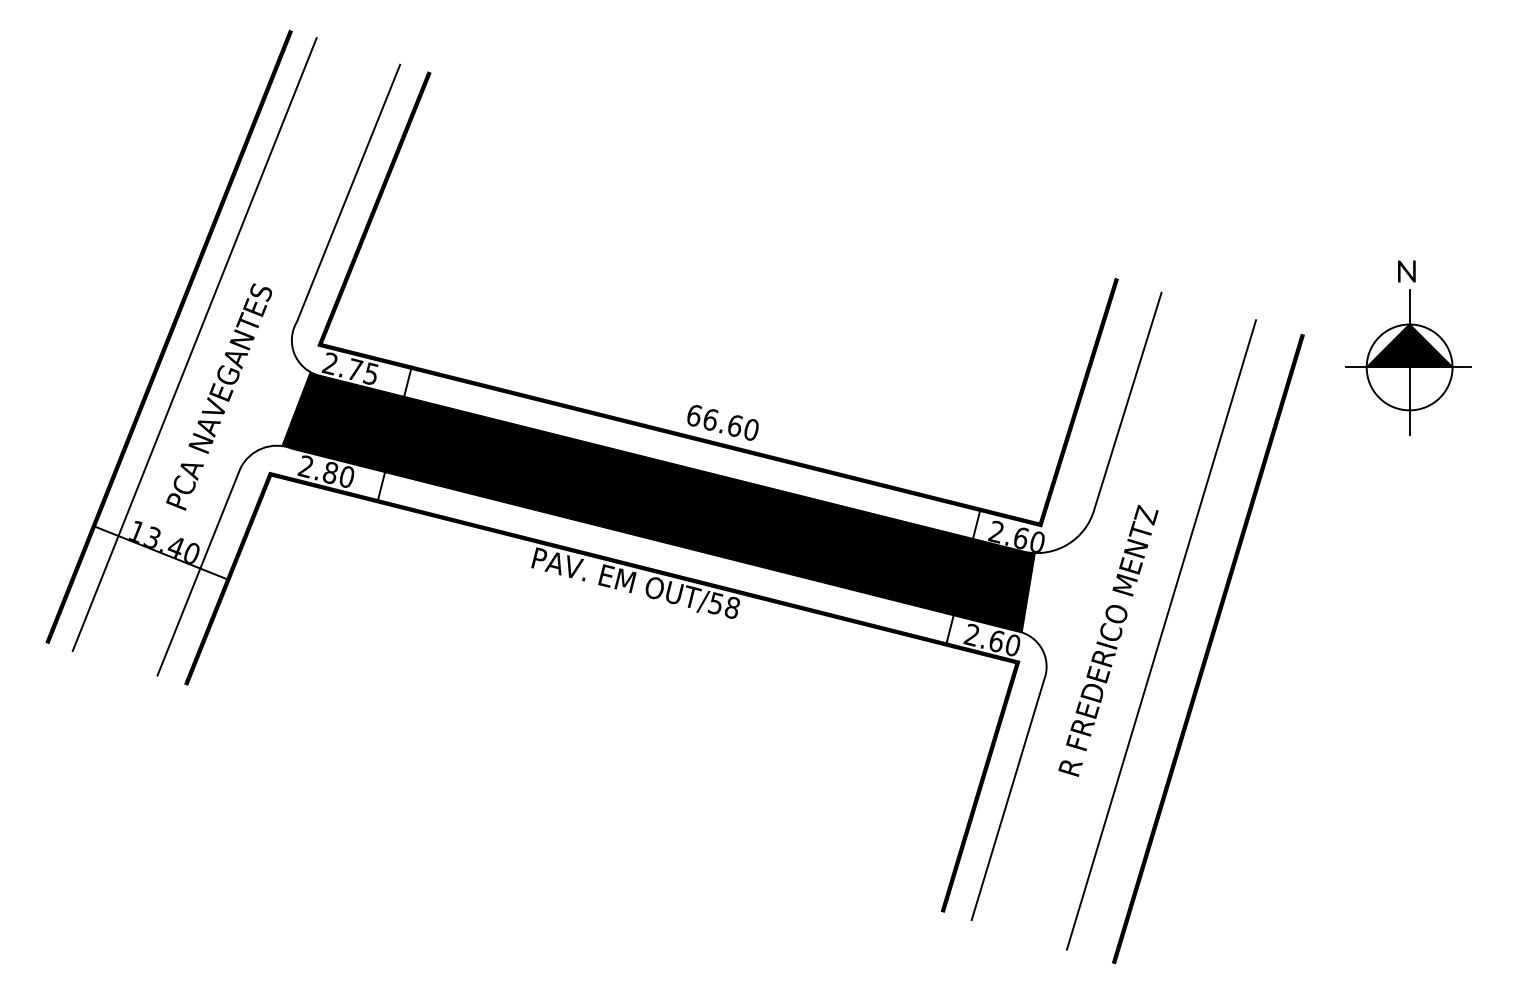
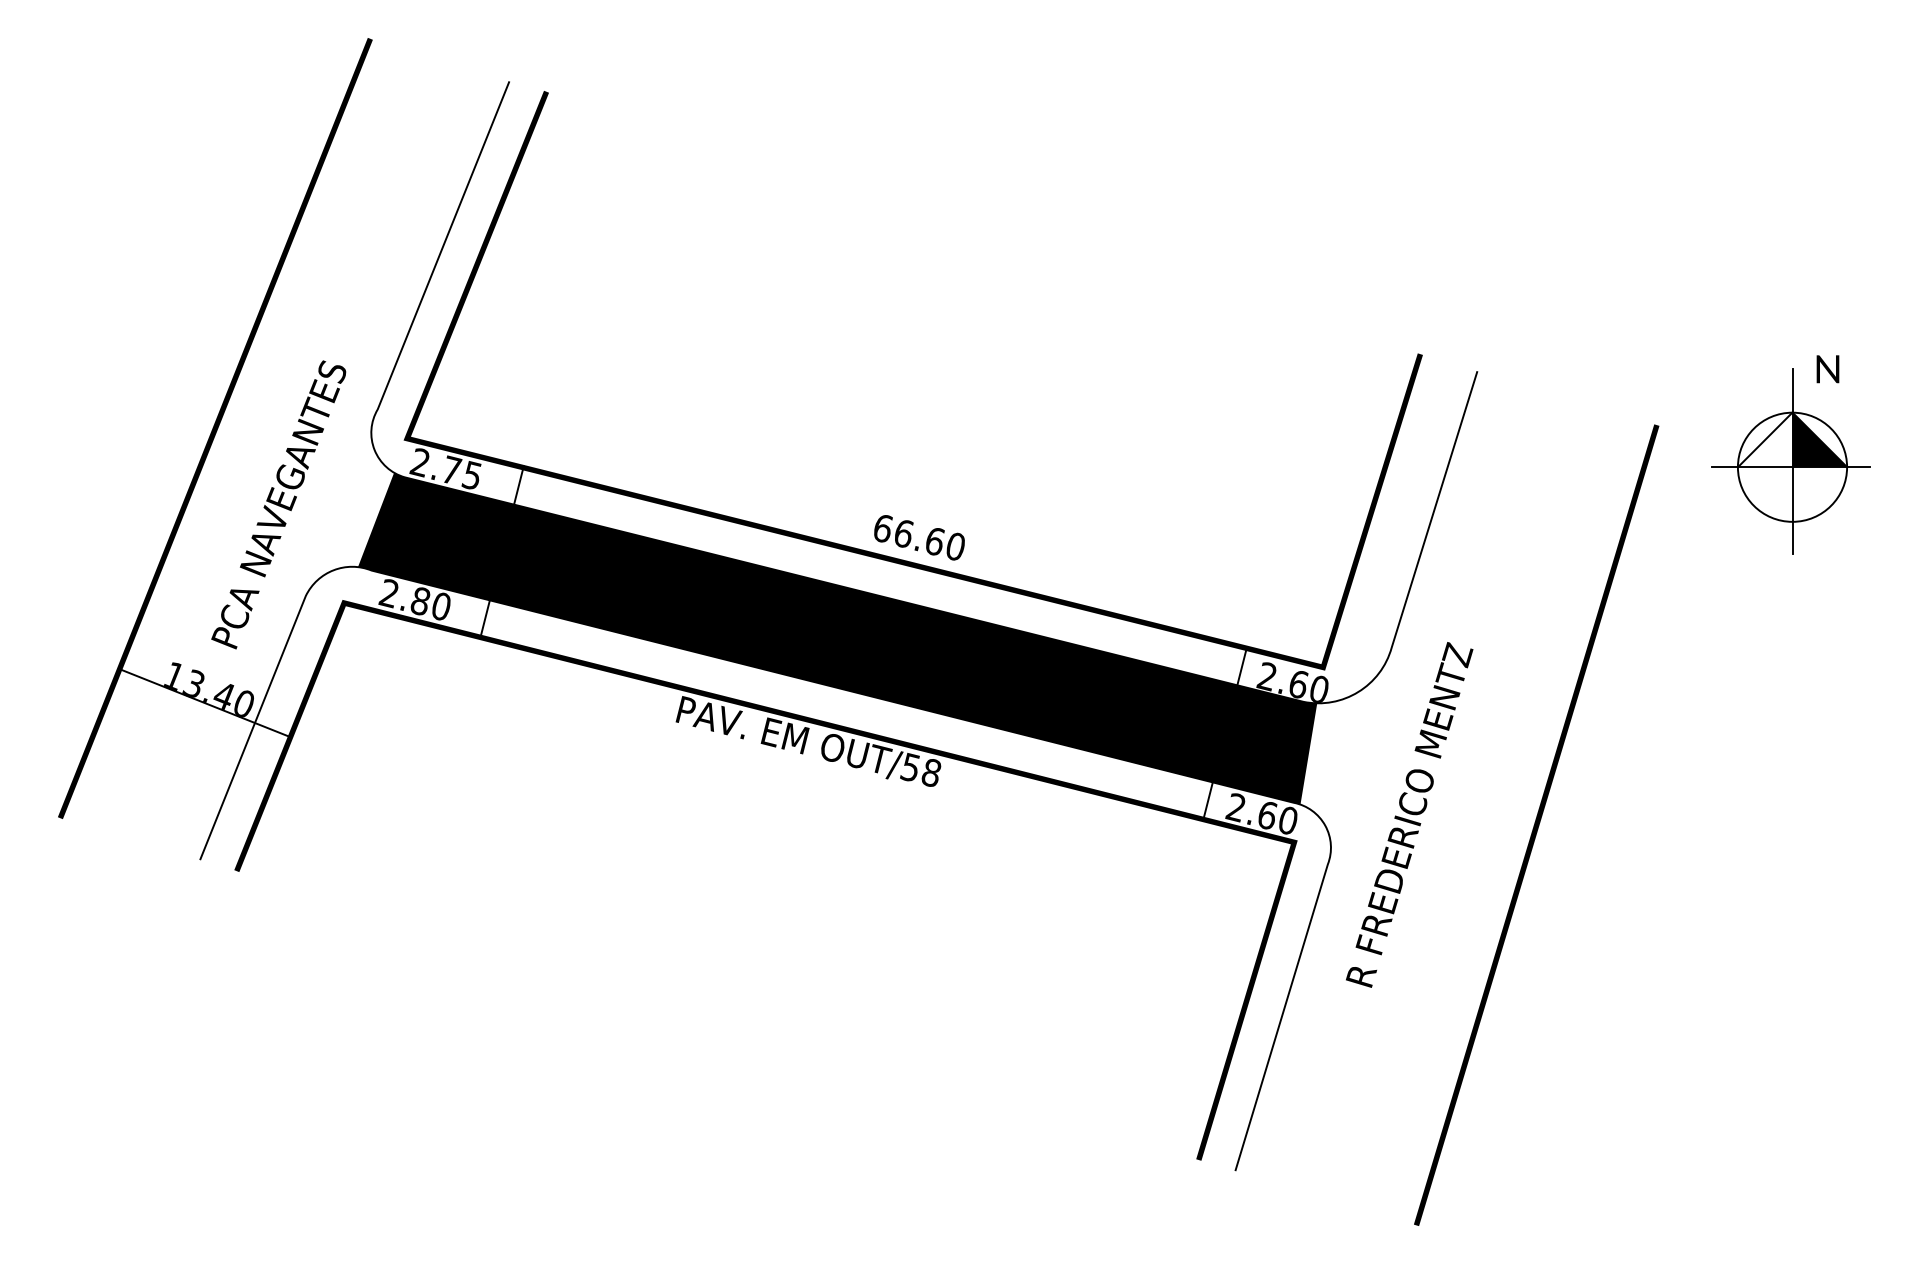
text: (1406, 271) -> (1827, 369), moved
line: (194, 344) -> (247, 437), removed
fill: (1387, 345) -> (1764, 439), removed
line: (1161, 635) -> (1476, 807), removed

